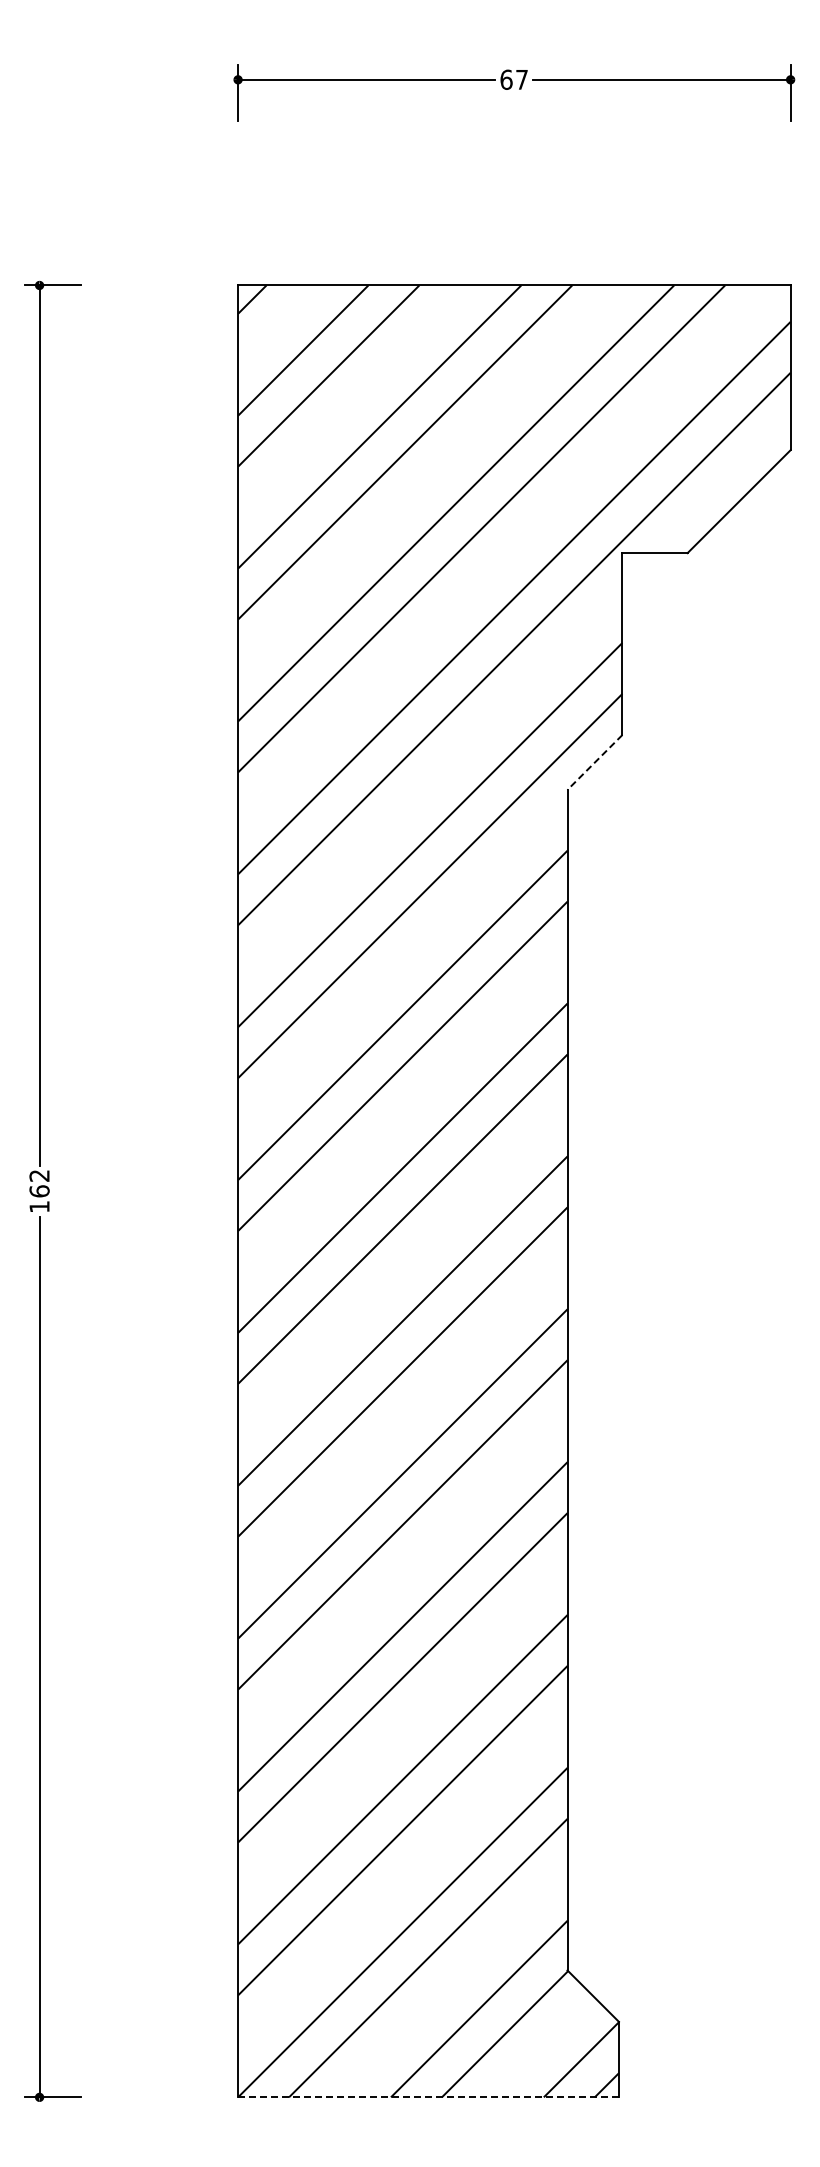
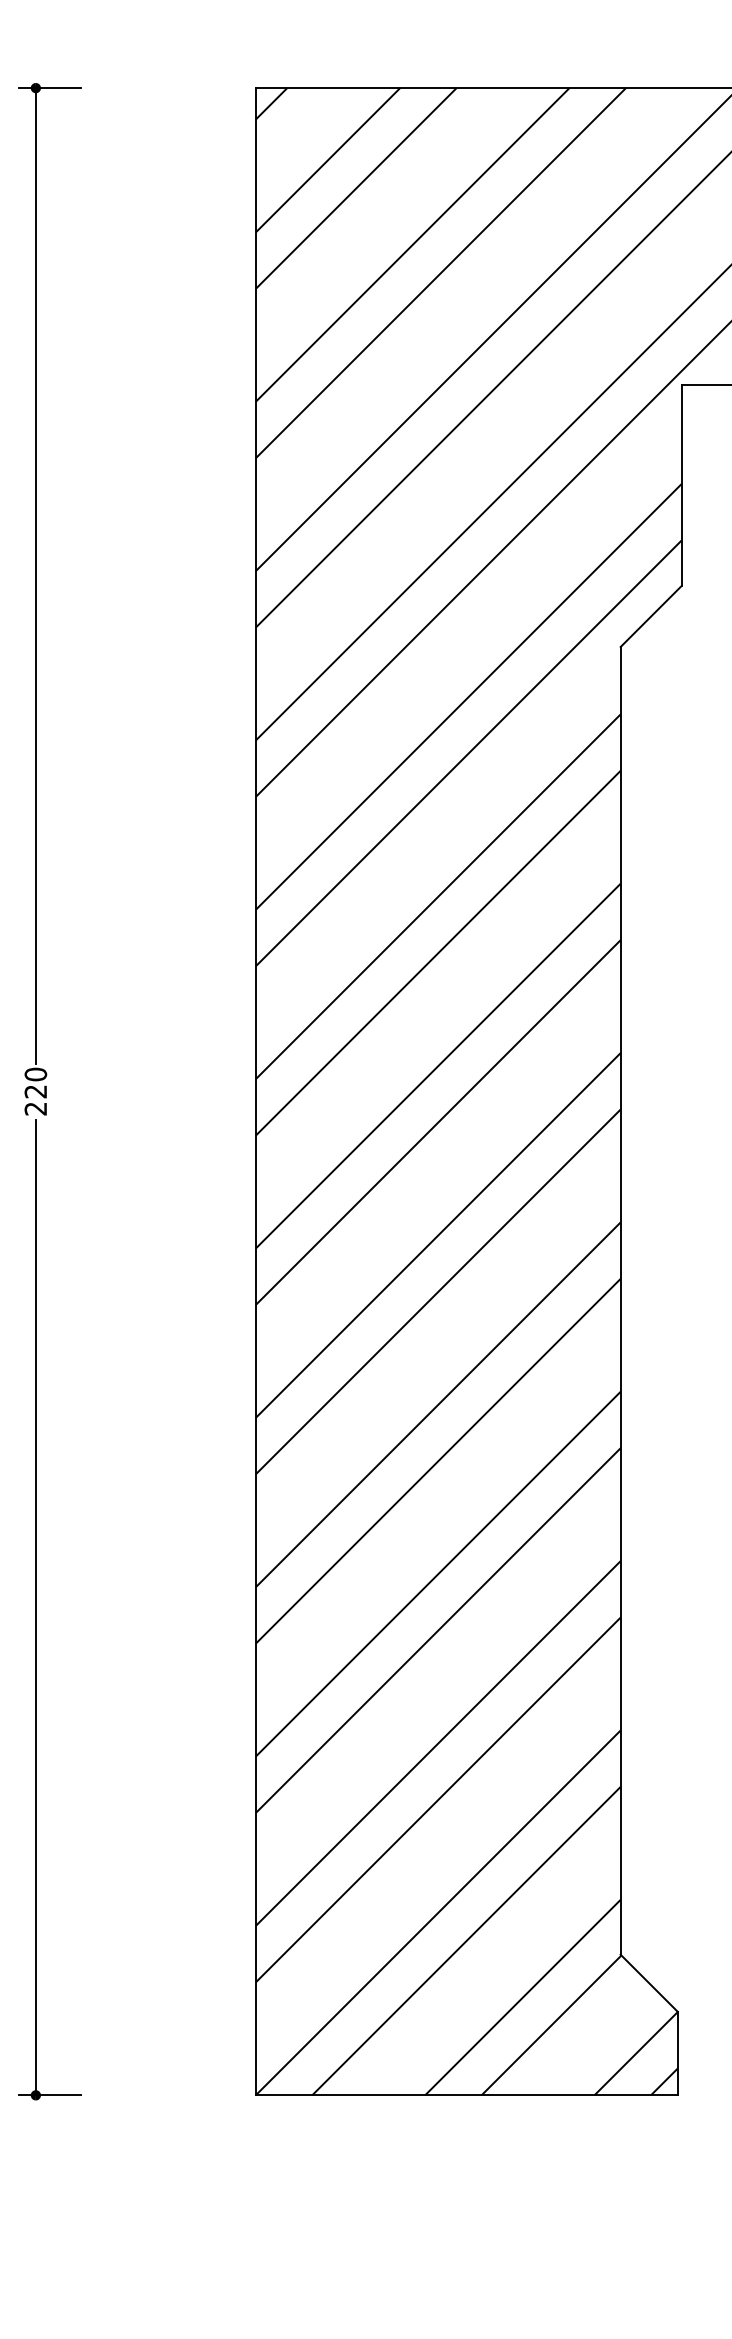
line: (594, 762) -> (650, 616), dashed -> solid
text: (39, 1190) -> (35, 1090), 162 -> 220
line: (428, 2097) -> (466, 2095), dashed -> solid

